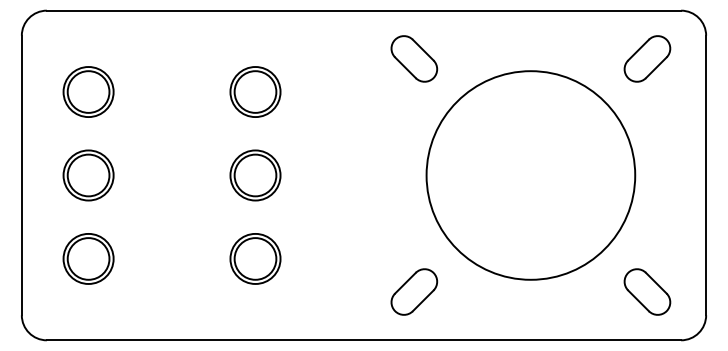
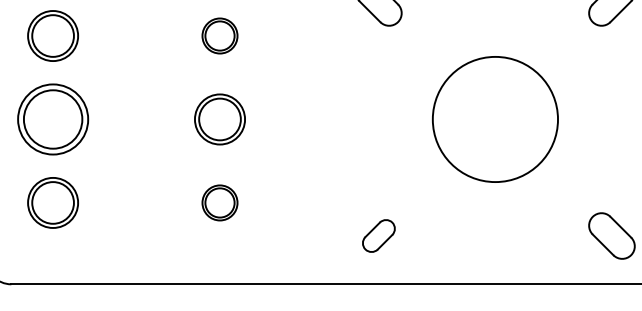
part: (255, 91) -> (220, 35), size x0.7
part: (88, 175) -> (53, 119), size x1.4
circle: (530, 175) -> (495, 119), size x0.6
part: (255, 258) -> (220, 202), size x0.7
part: (414, 291) -> (379, 235), size x0.7

